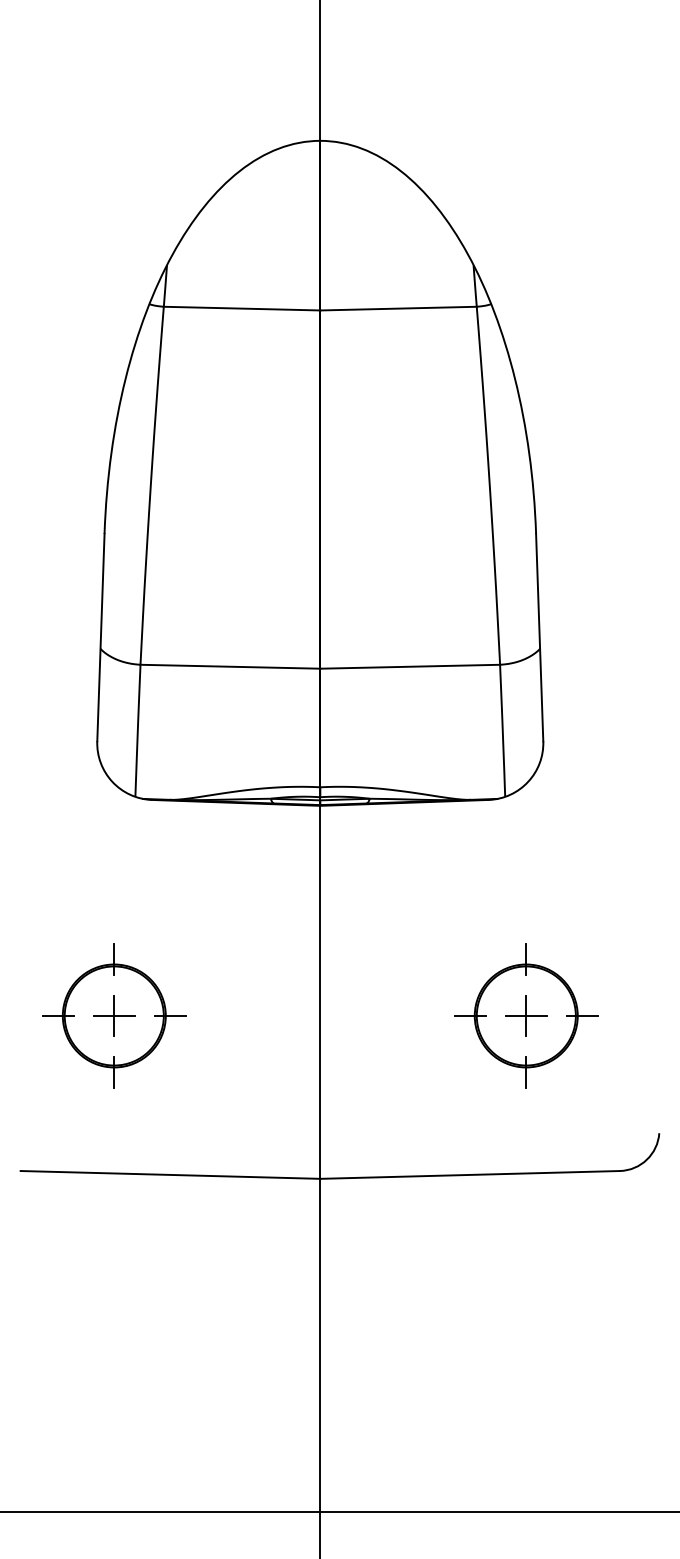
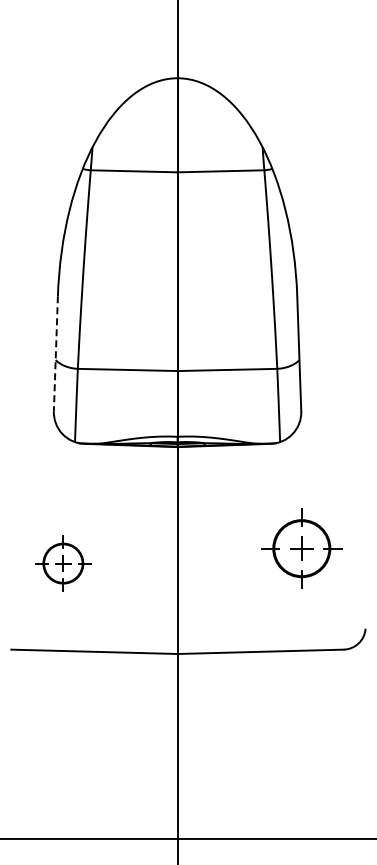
line: (100, 637) -> (55, 353), solid -> dashed
part: (114, 1015) -> (63, 563), size x0.7
part: (525, 1015) -> (301, 548), moved

